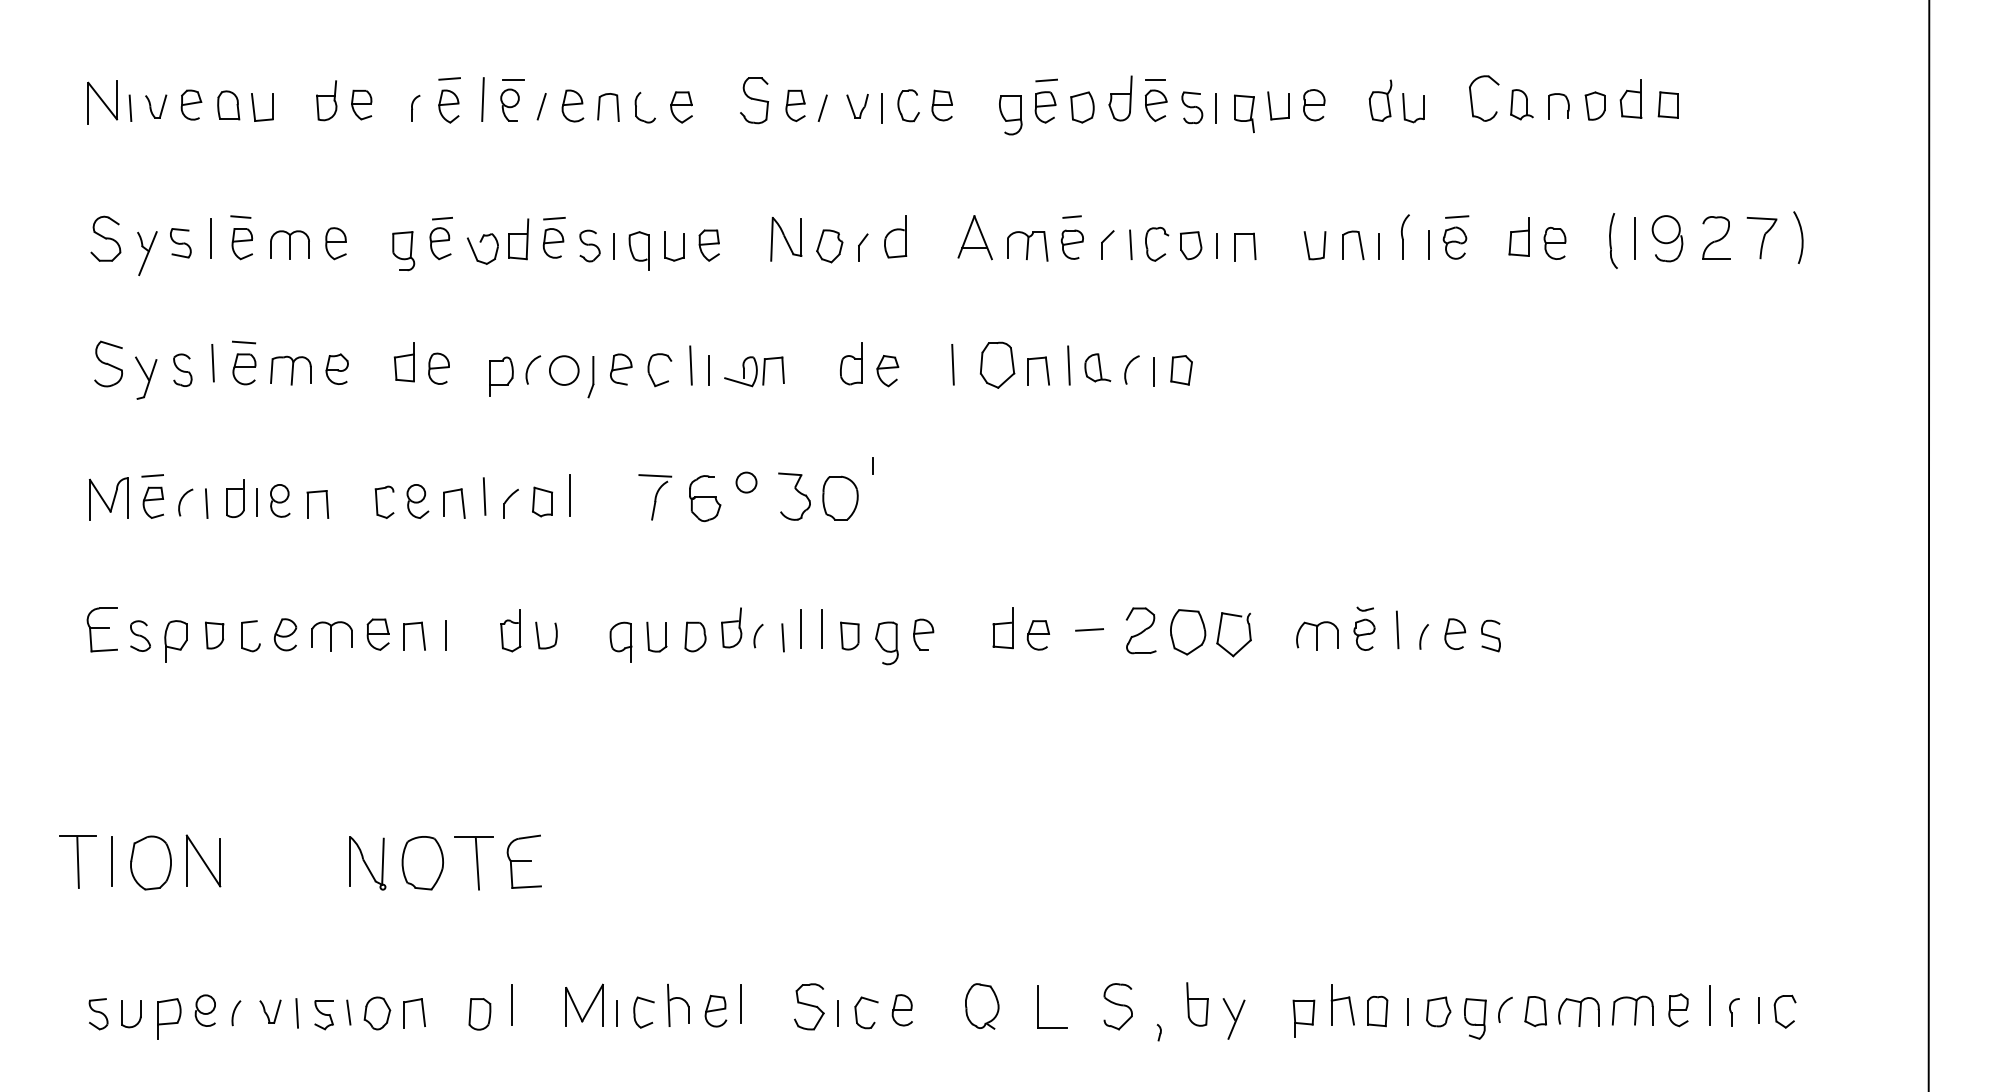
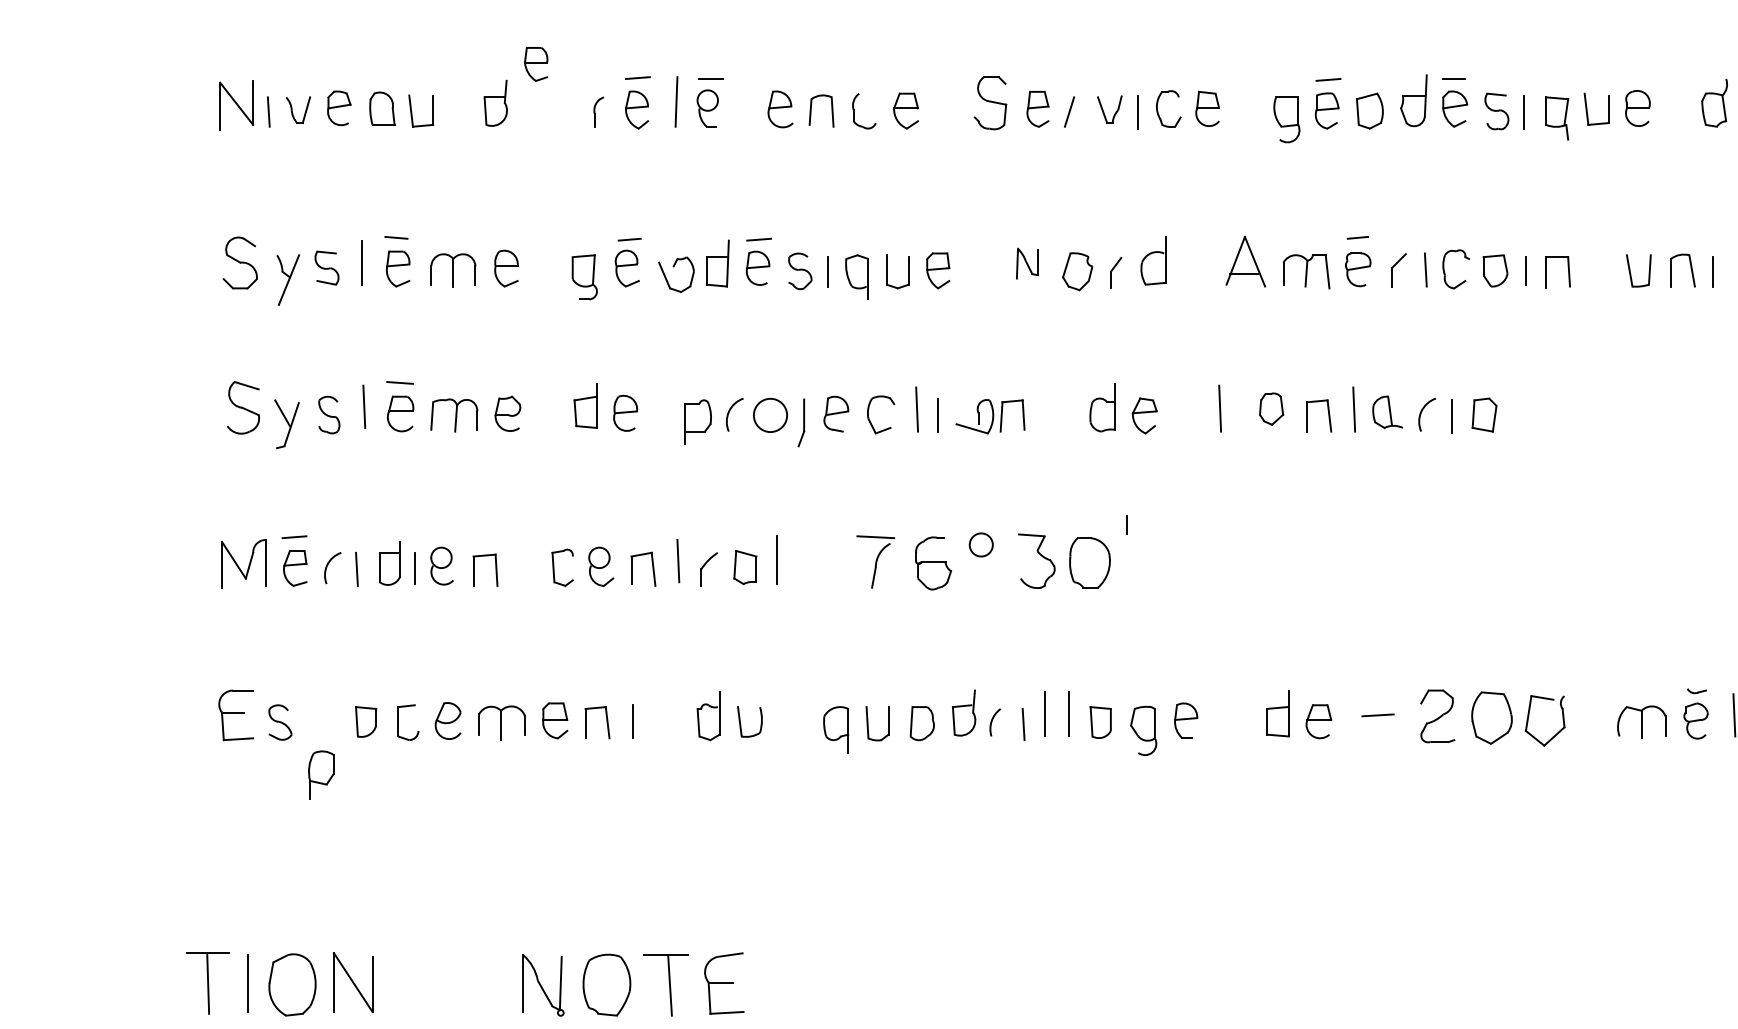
part: (361, 104) -> (535, 63), moved
line: (541, 106) -> (744, 109), removed
part: (786, 239) -> (1027, 263), size x0.6
part: (997, 364) -> (1271, 408), size x0.6
part: (175, 641) -> (320, 775), moved

